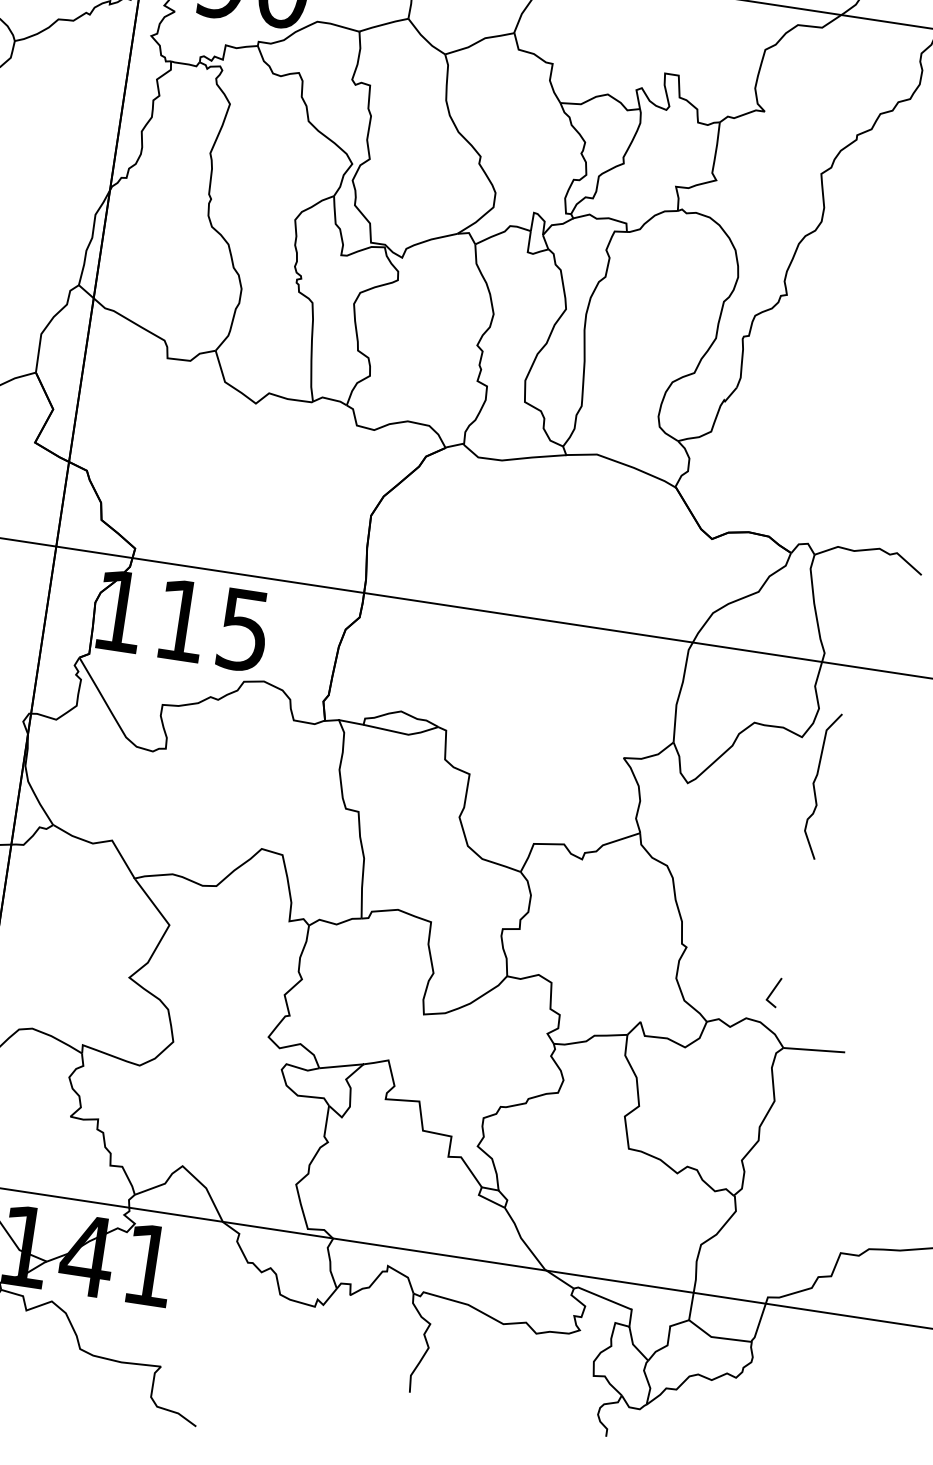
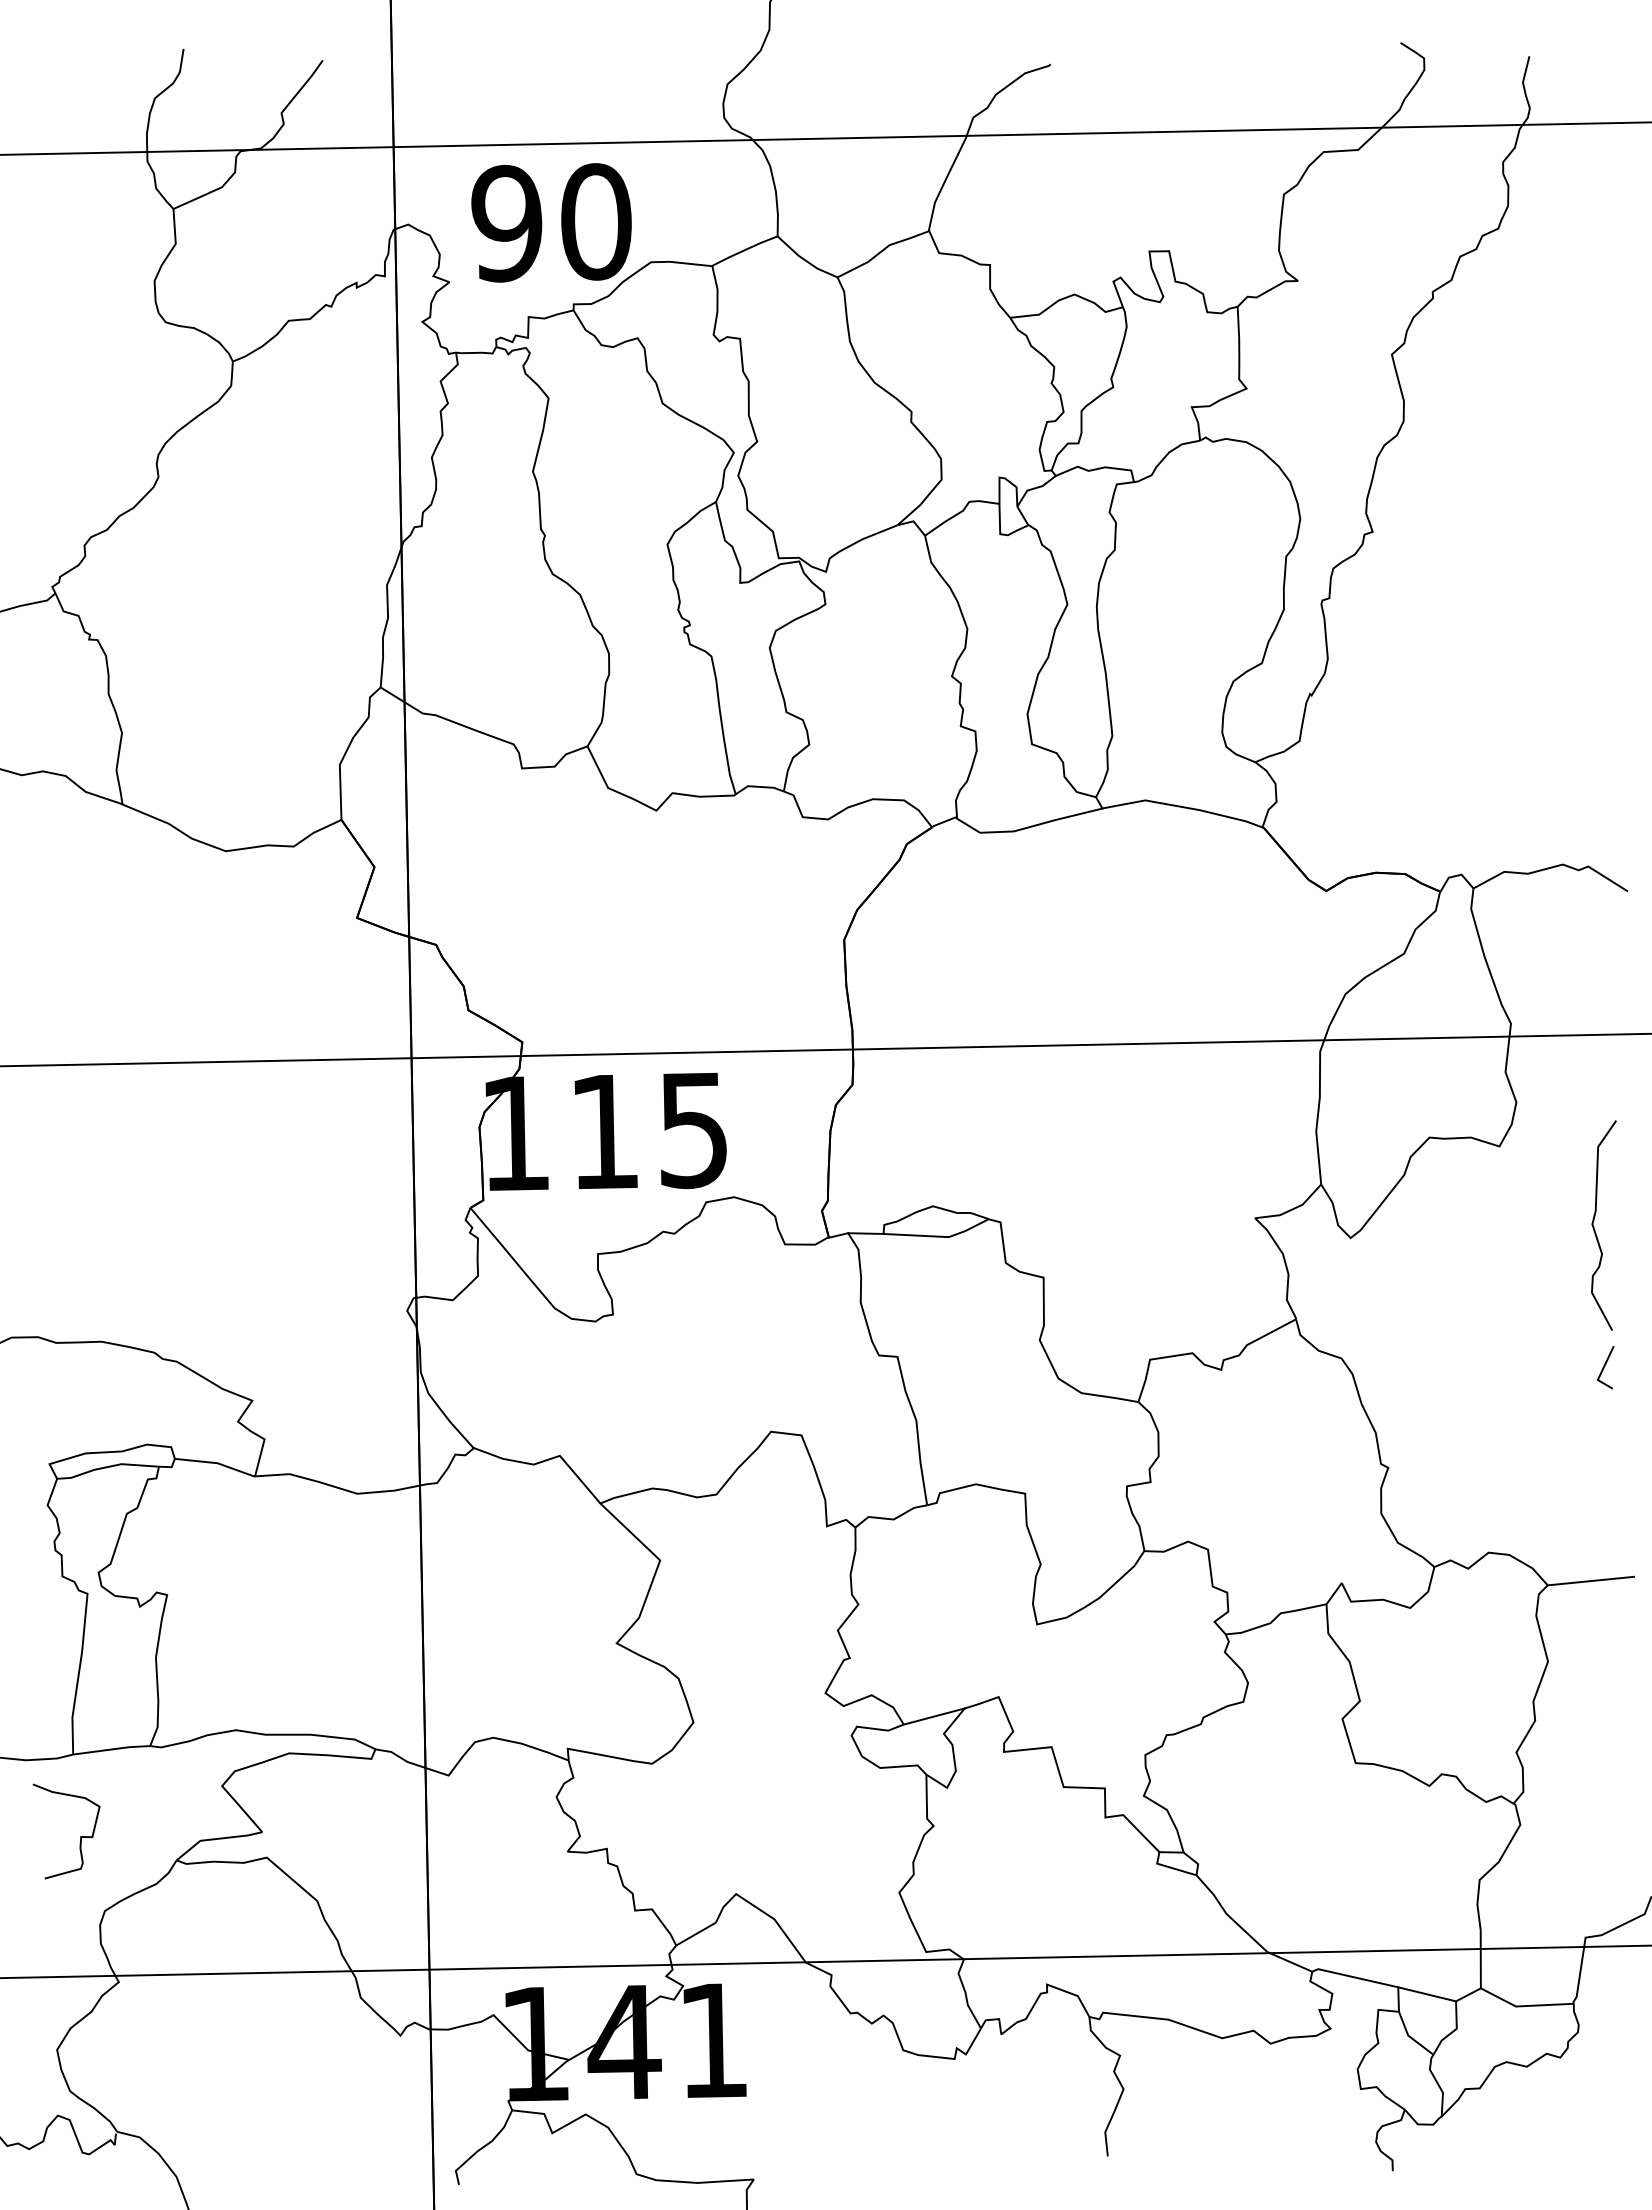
curve: (814, 787) -> (1595, 1229), moved
line: (773, 991) -> (1605, 1366), moved
line: (651, 1318) -> (1427, 1994), added

